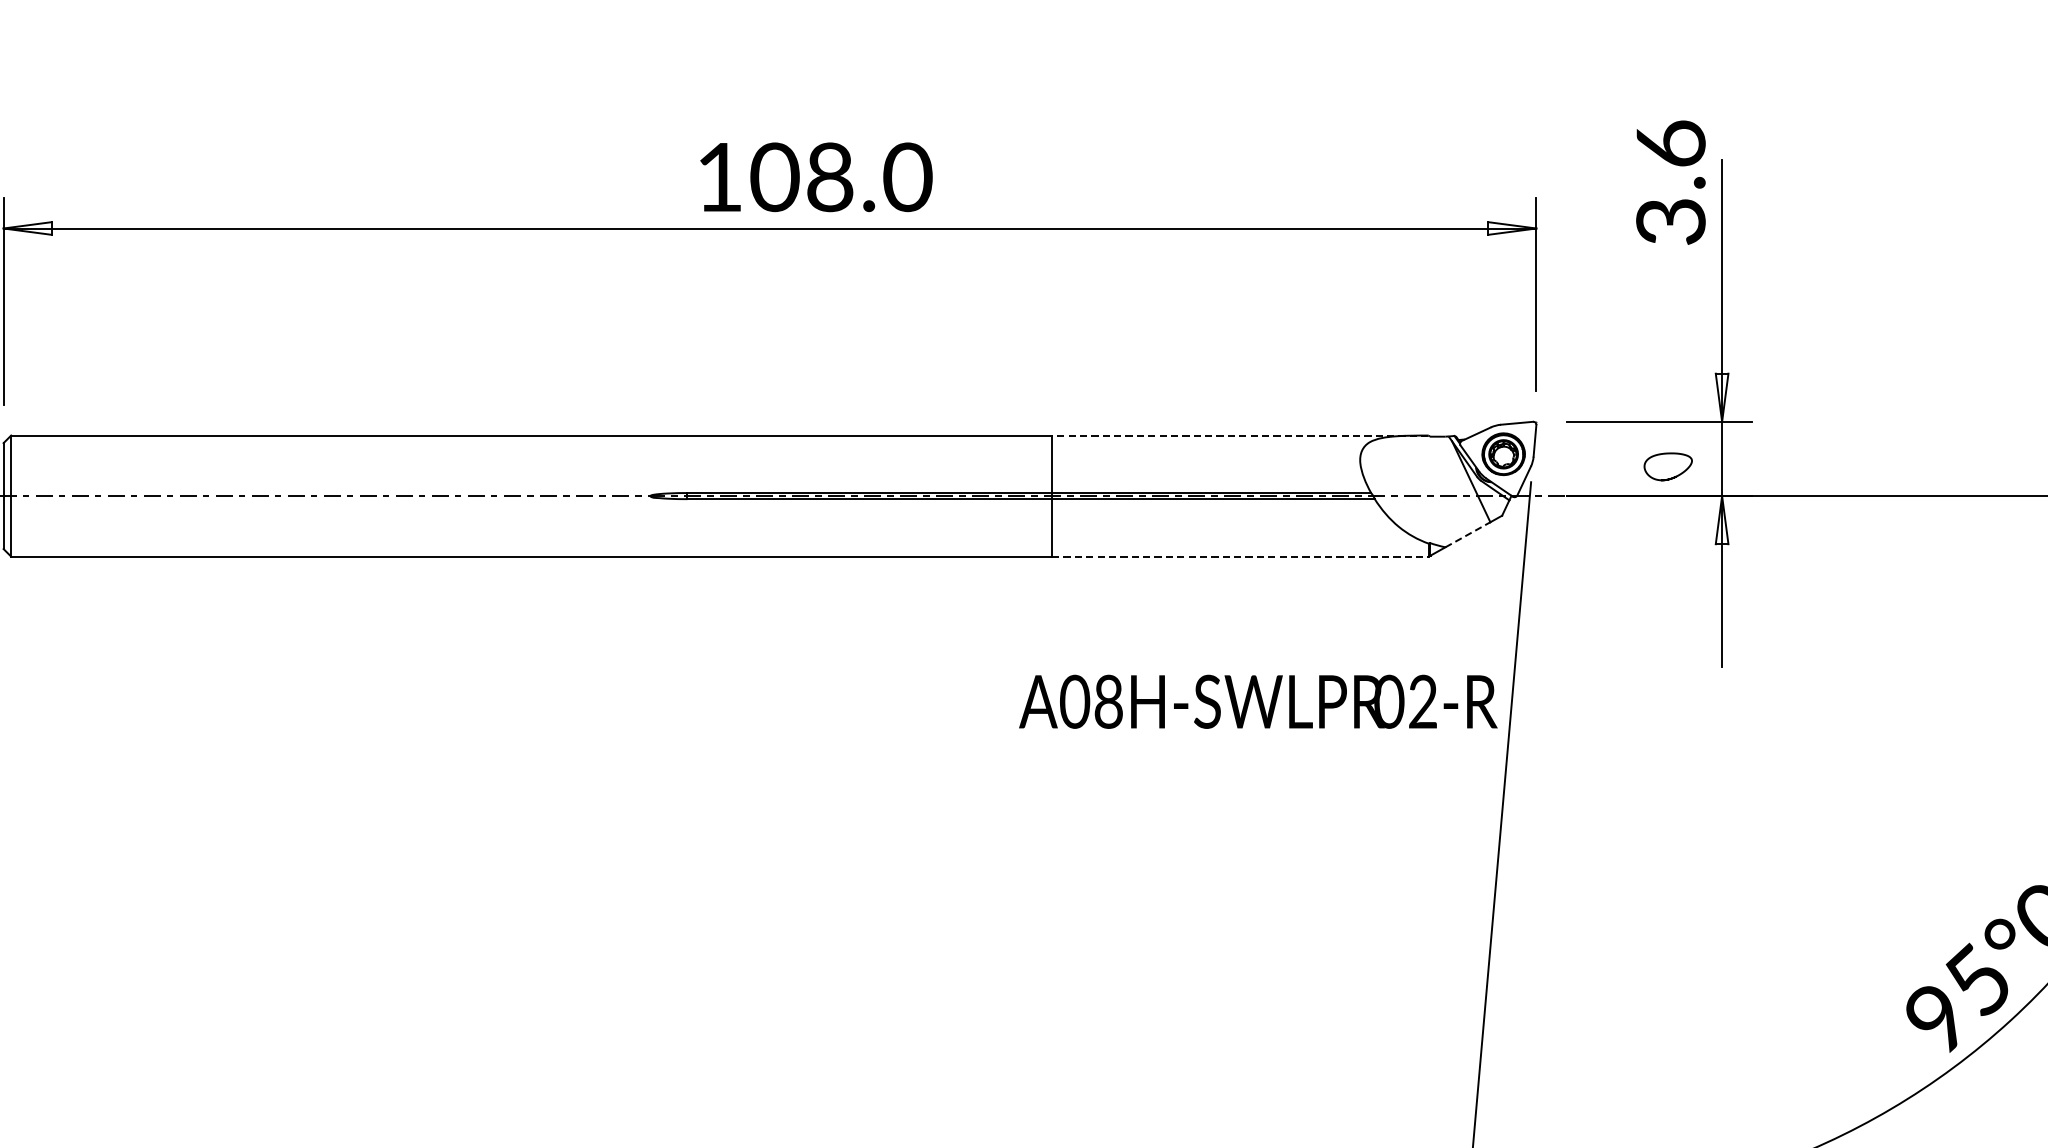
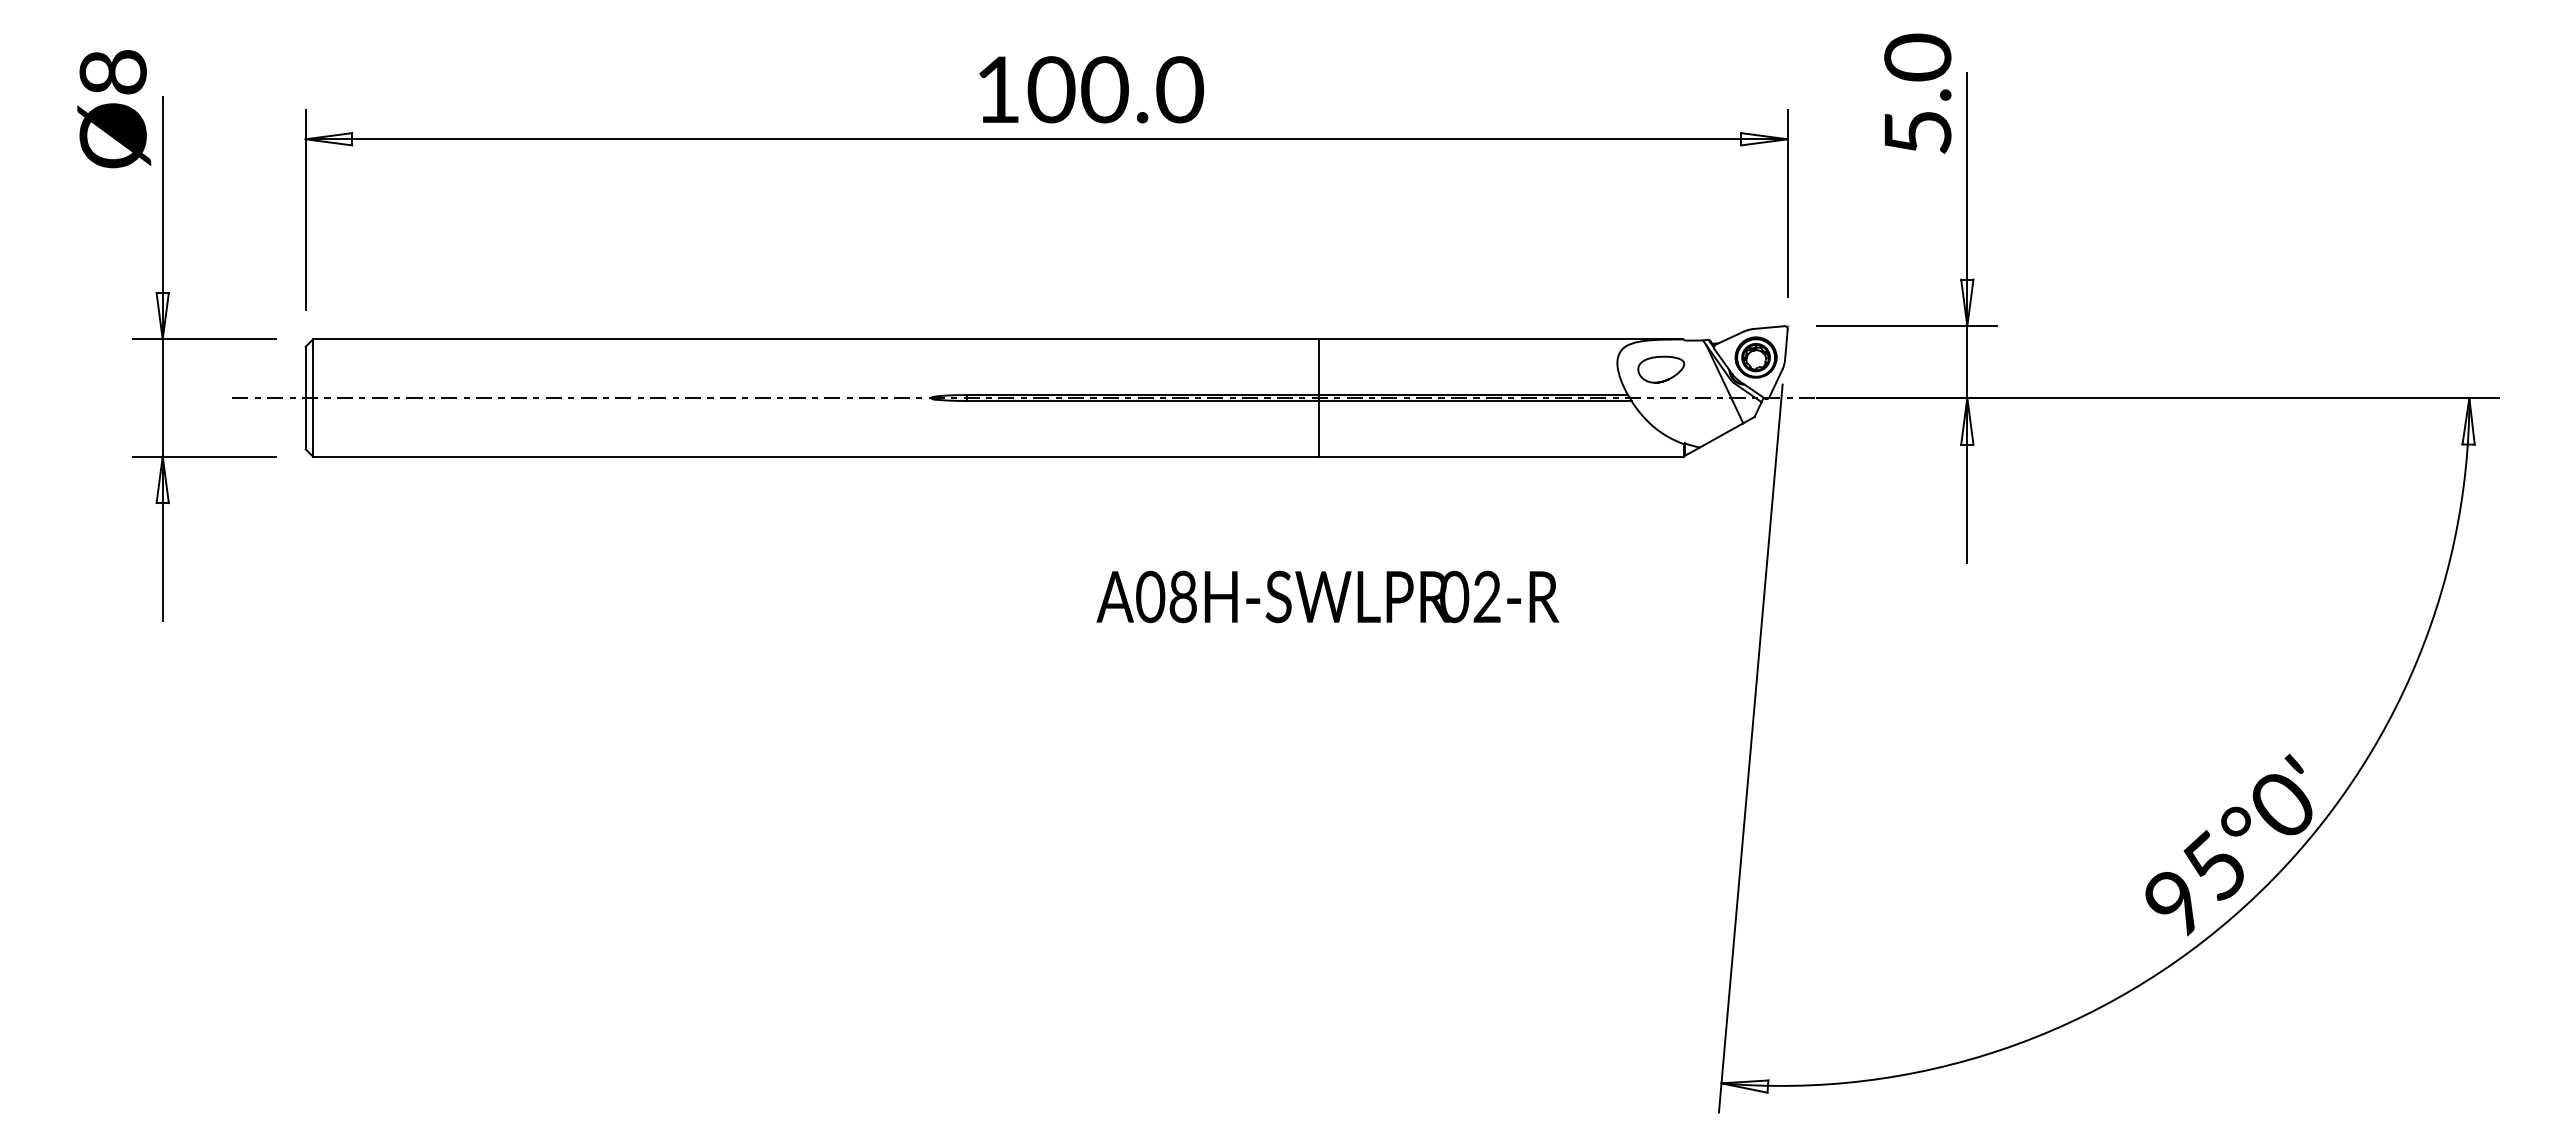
text: (829, 177) -> (1104, 89), 108.0 -> 100.0
text: (1670, 182) -> (1917, 94), 3.6 -> 5.0
line: (1240, 435) -> (1501, 339), dashed -> solid
part: (1668, 466) -> (1661, 369), moved
line: (1467, 534) -> (1721, 435), dashed -> solid
line: (1241, 556) -> (1502, 456), dashed -> solid
text: (1257, 701) -> (1327, 596), moved

